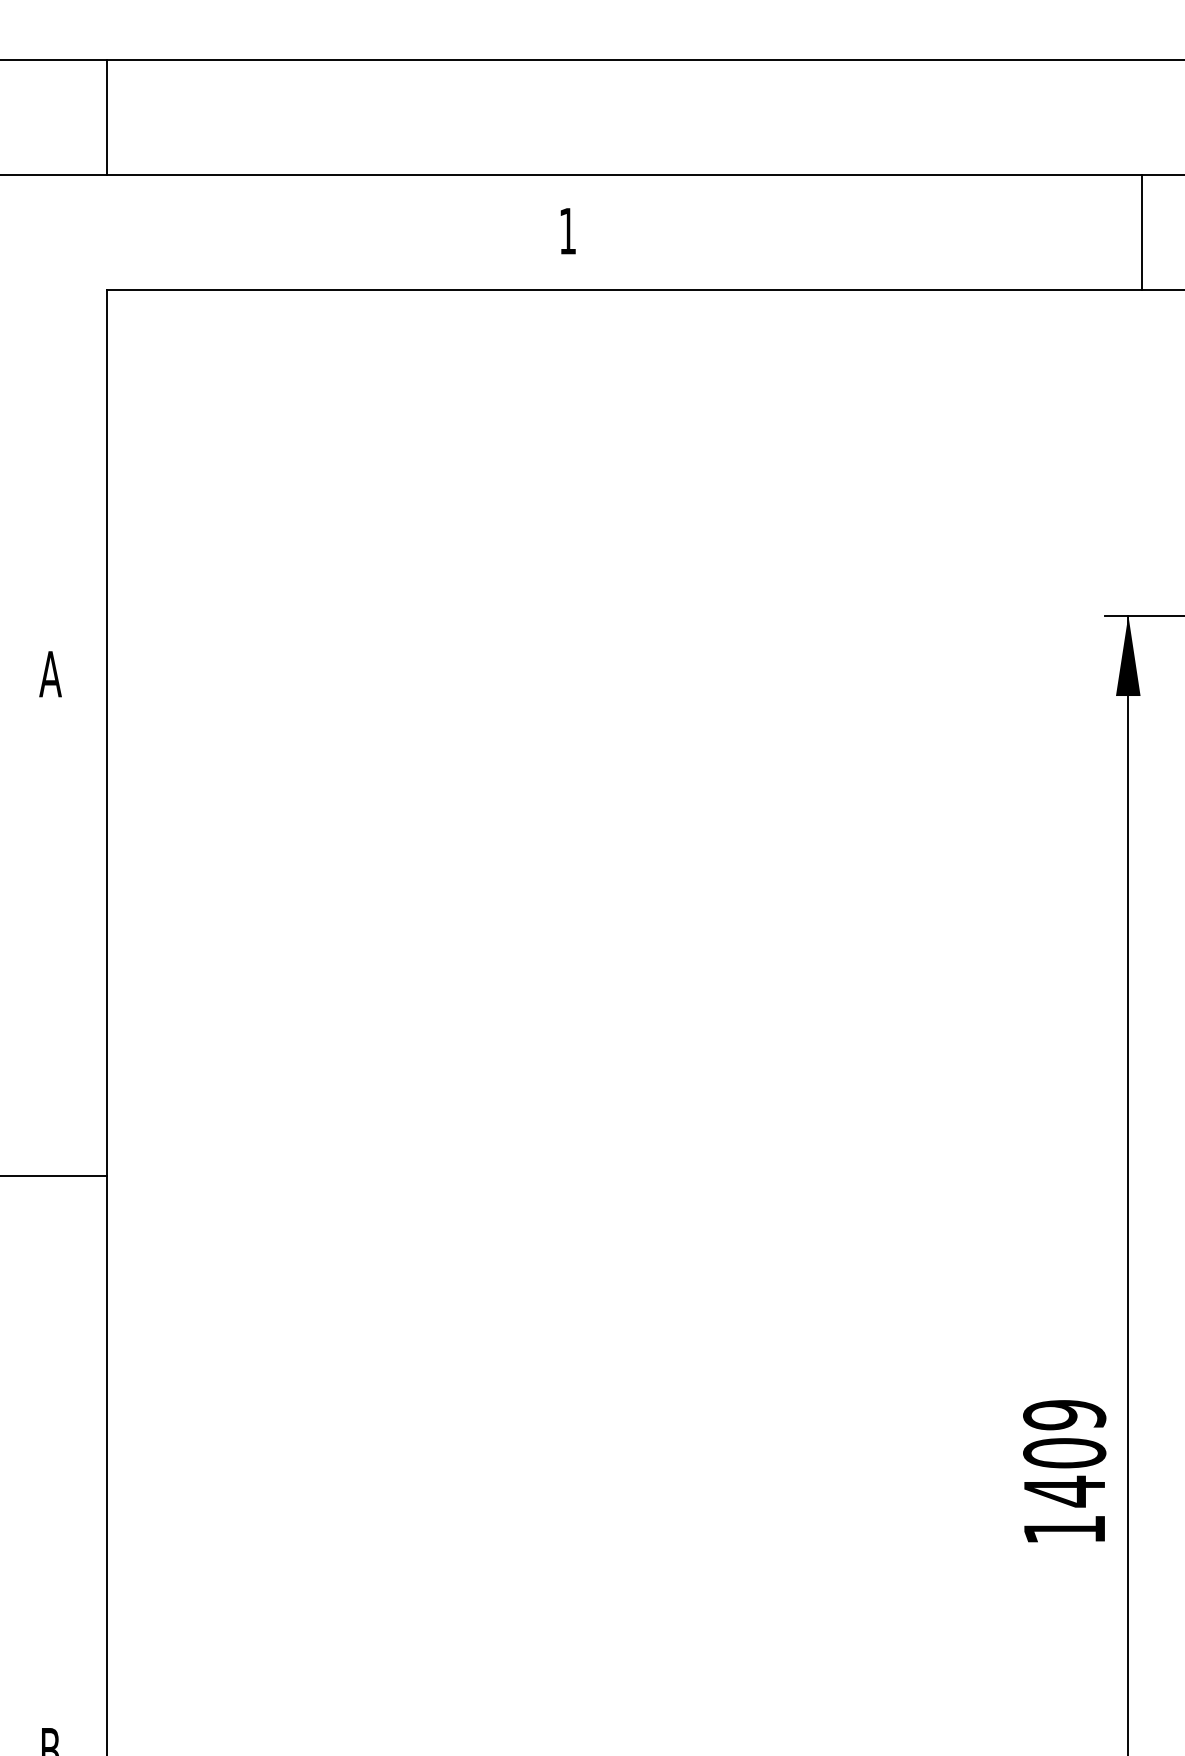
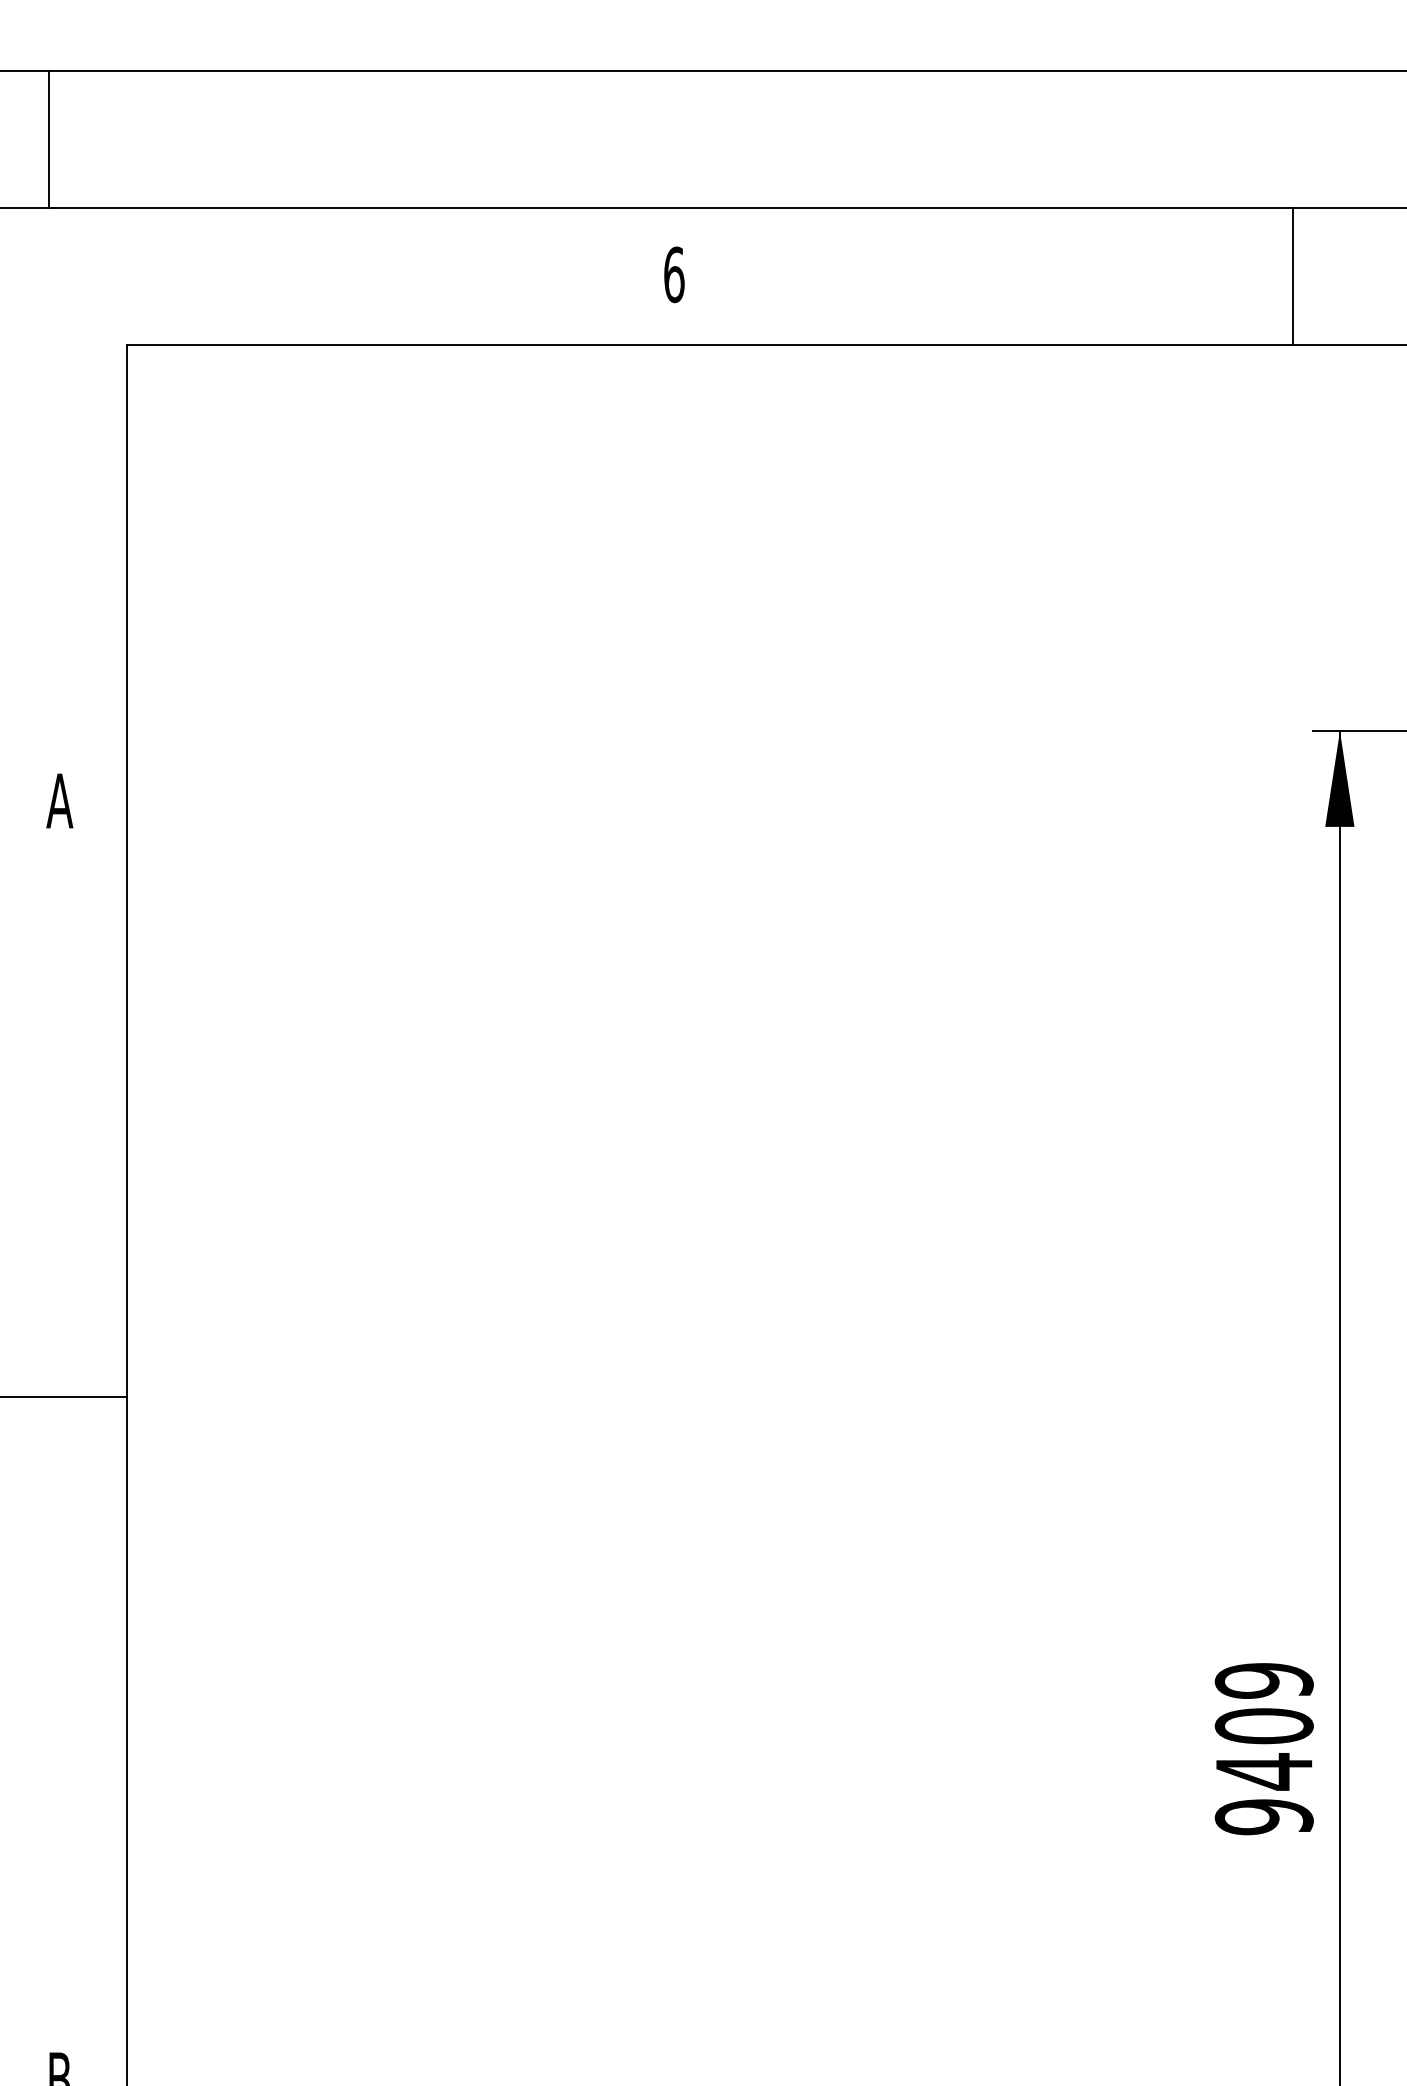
line: (106, 116) -> (49, 138), moved
text: (567, 231) -> (673, 275), 1 -> 6
line: (1141, 231) -> (1292, 275), moved
text: (1064, 1529) -> (1264, 1816), 1409 -> 9409

